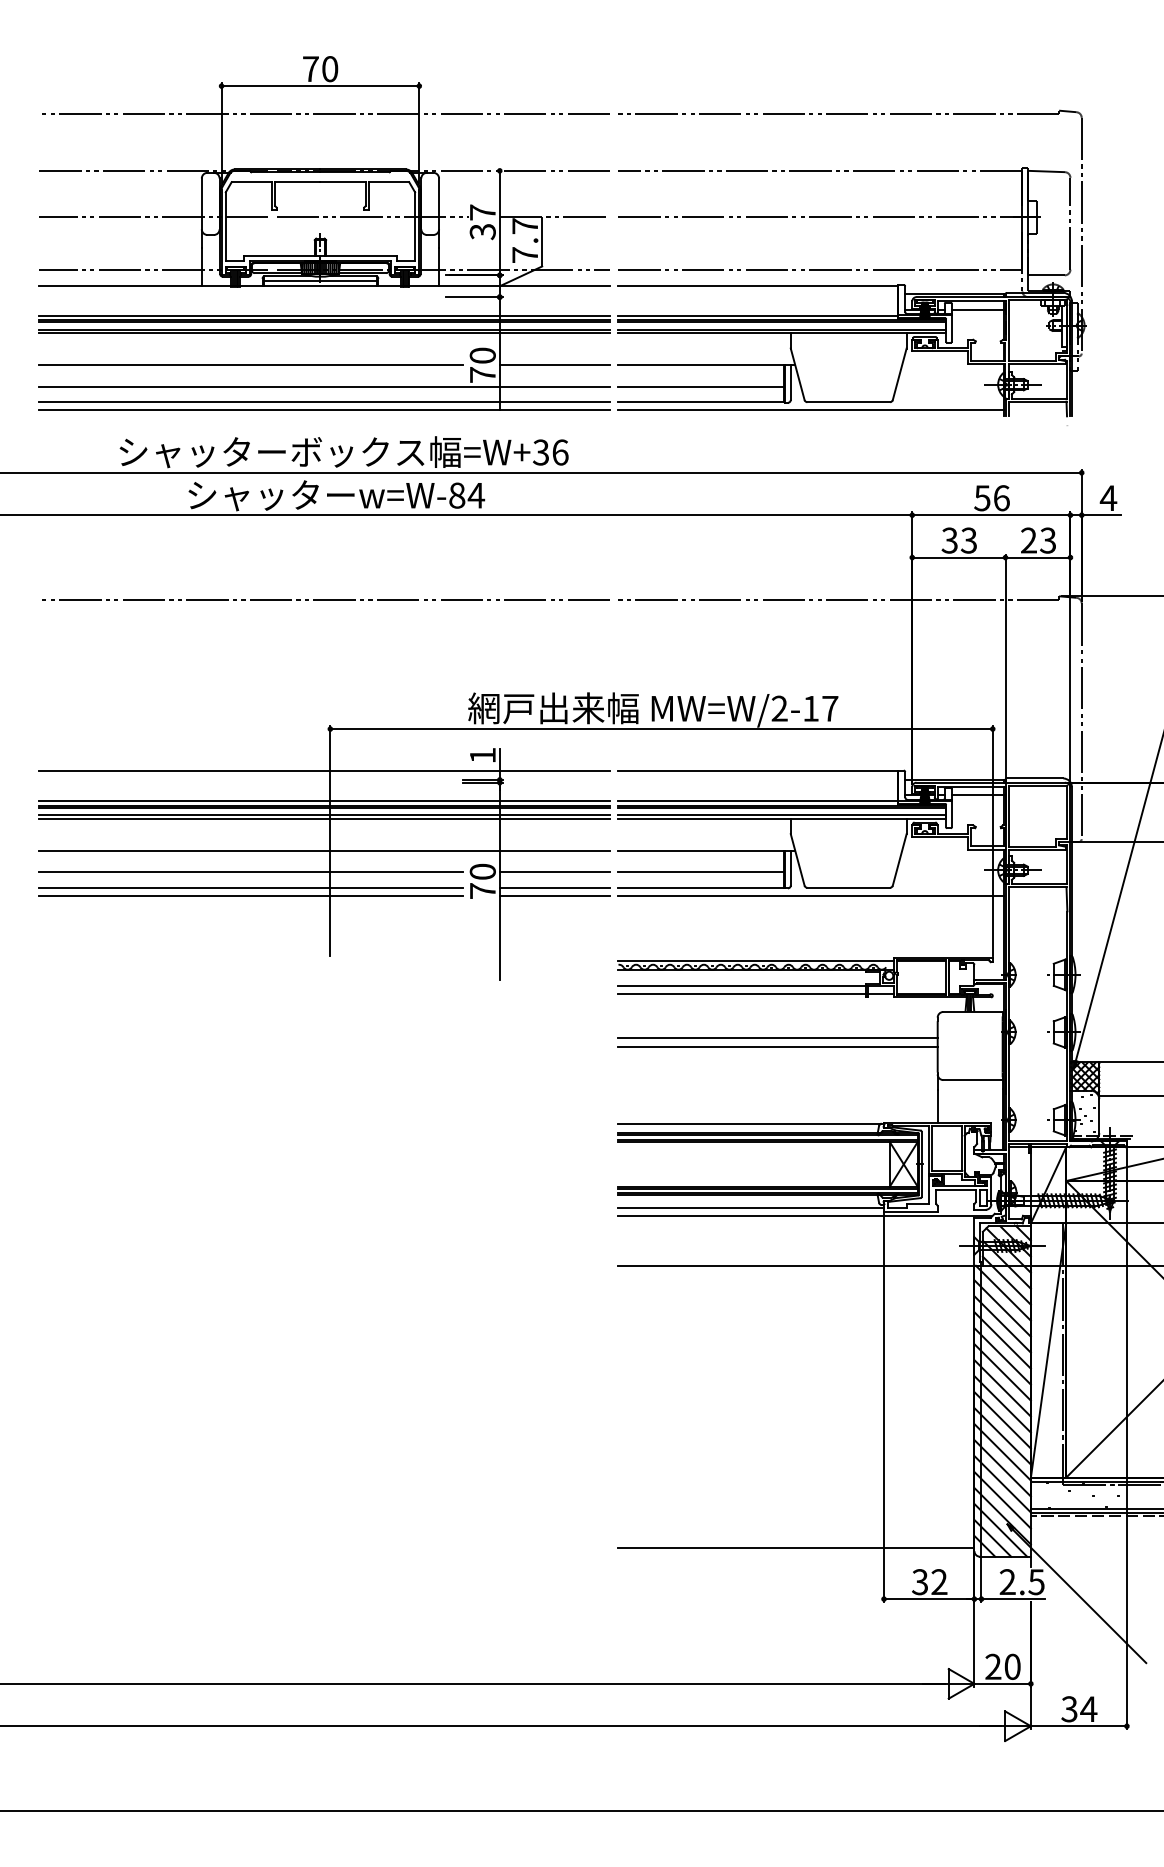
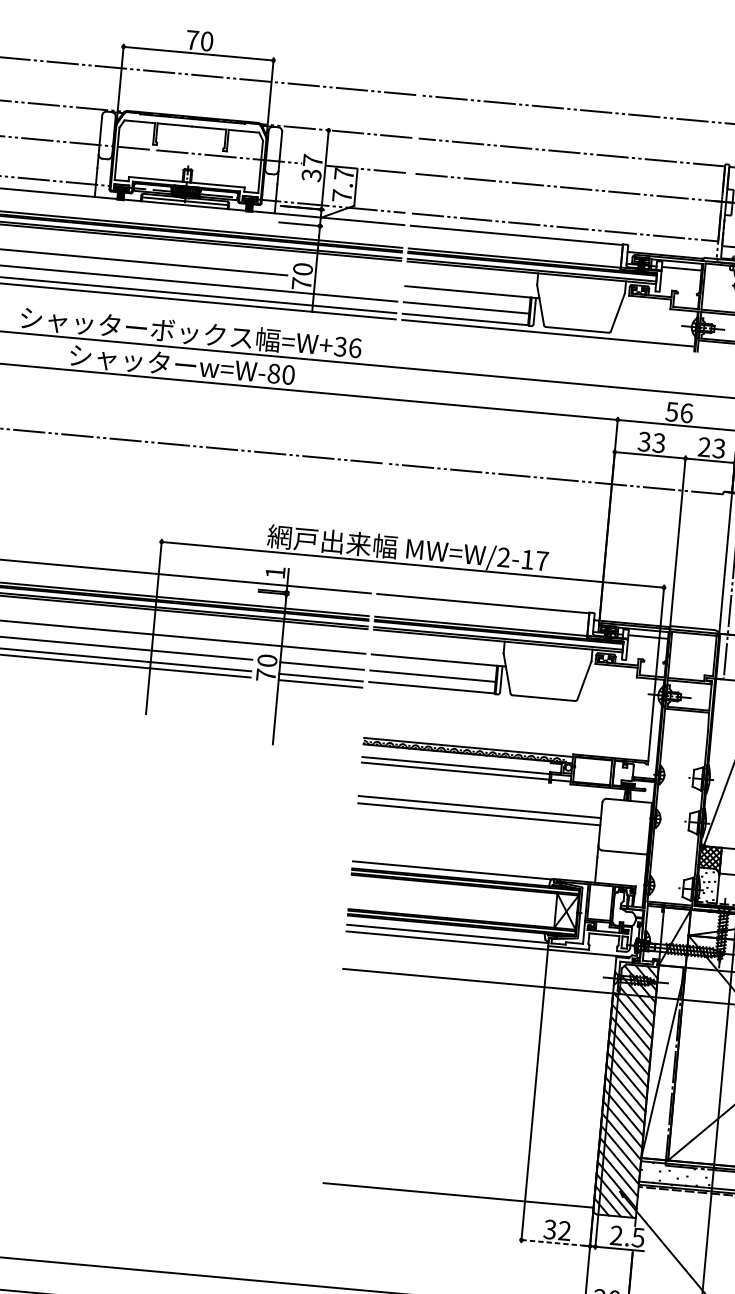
line: (554, 365) -> (356, 281), removed
text: (476, 495) -> (288, 374), w=W-84 -> w=W-80
line: (811, 895) -> (515, 701), removed
line: (929, 1599) -> (555, 1243), solid -> dashed

